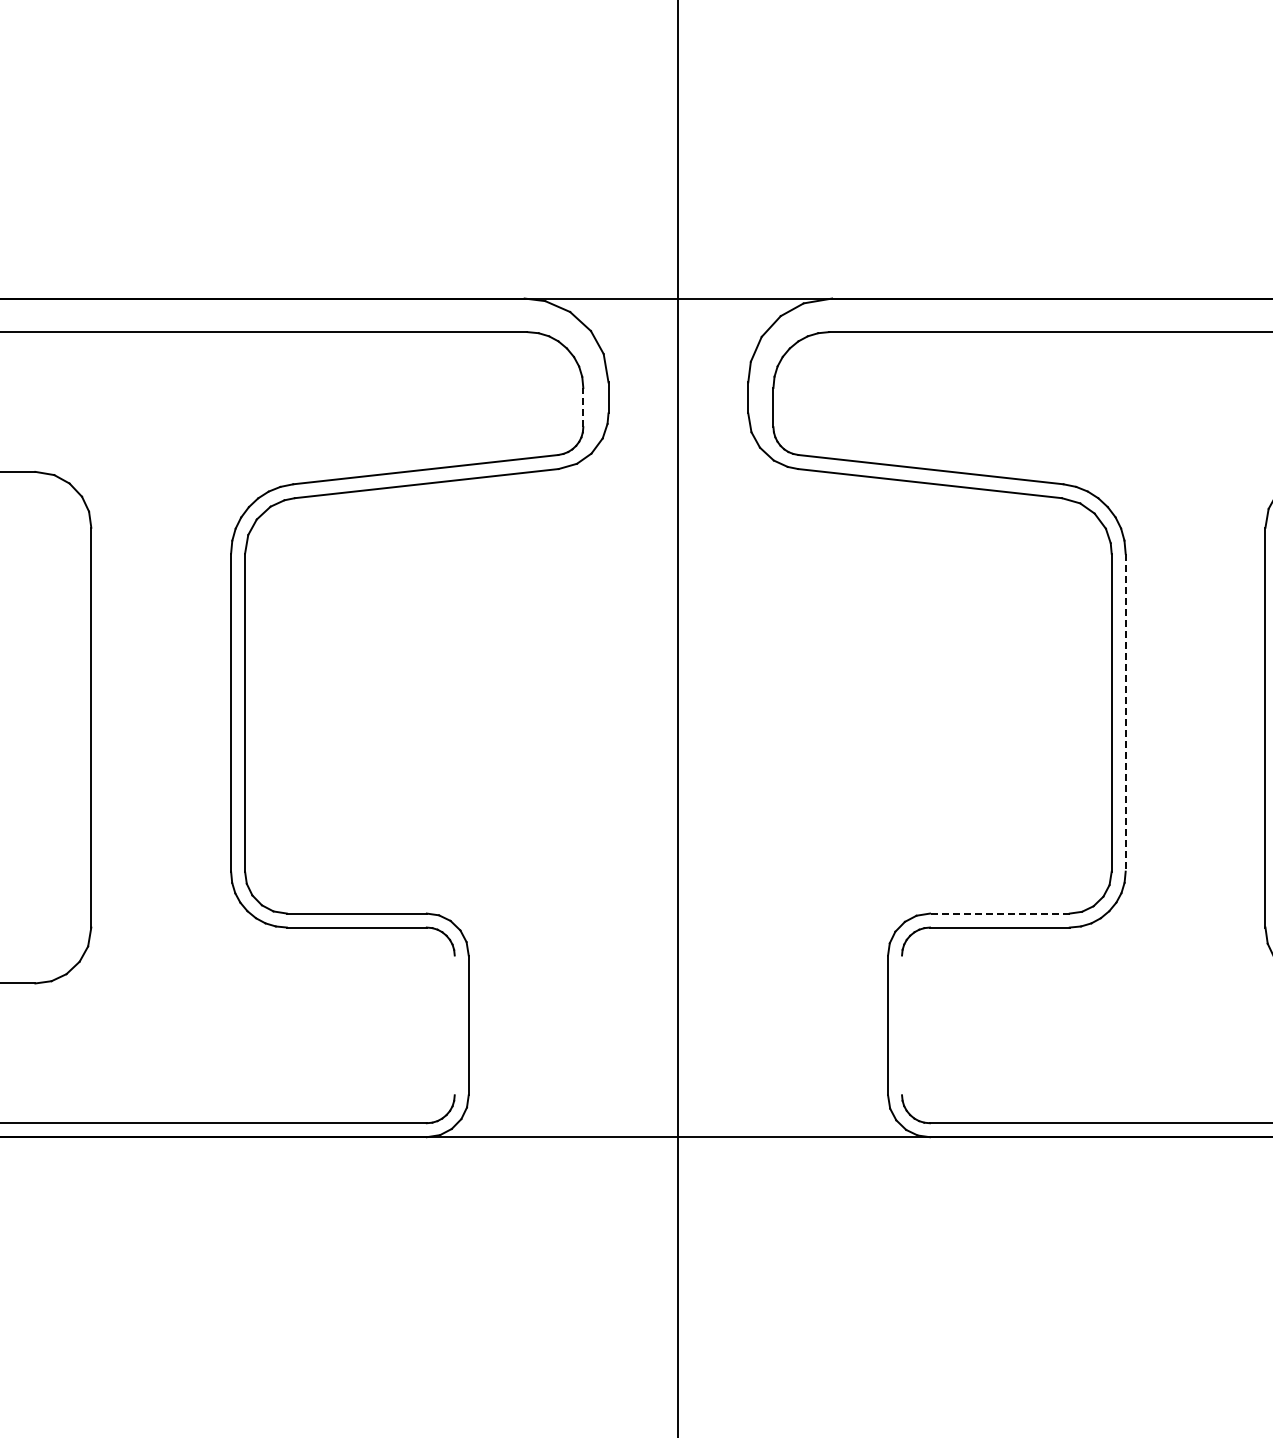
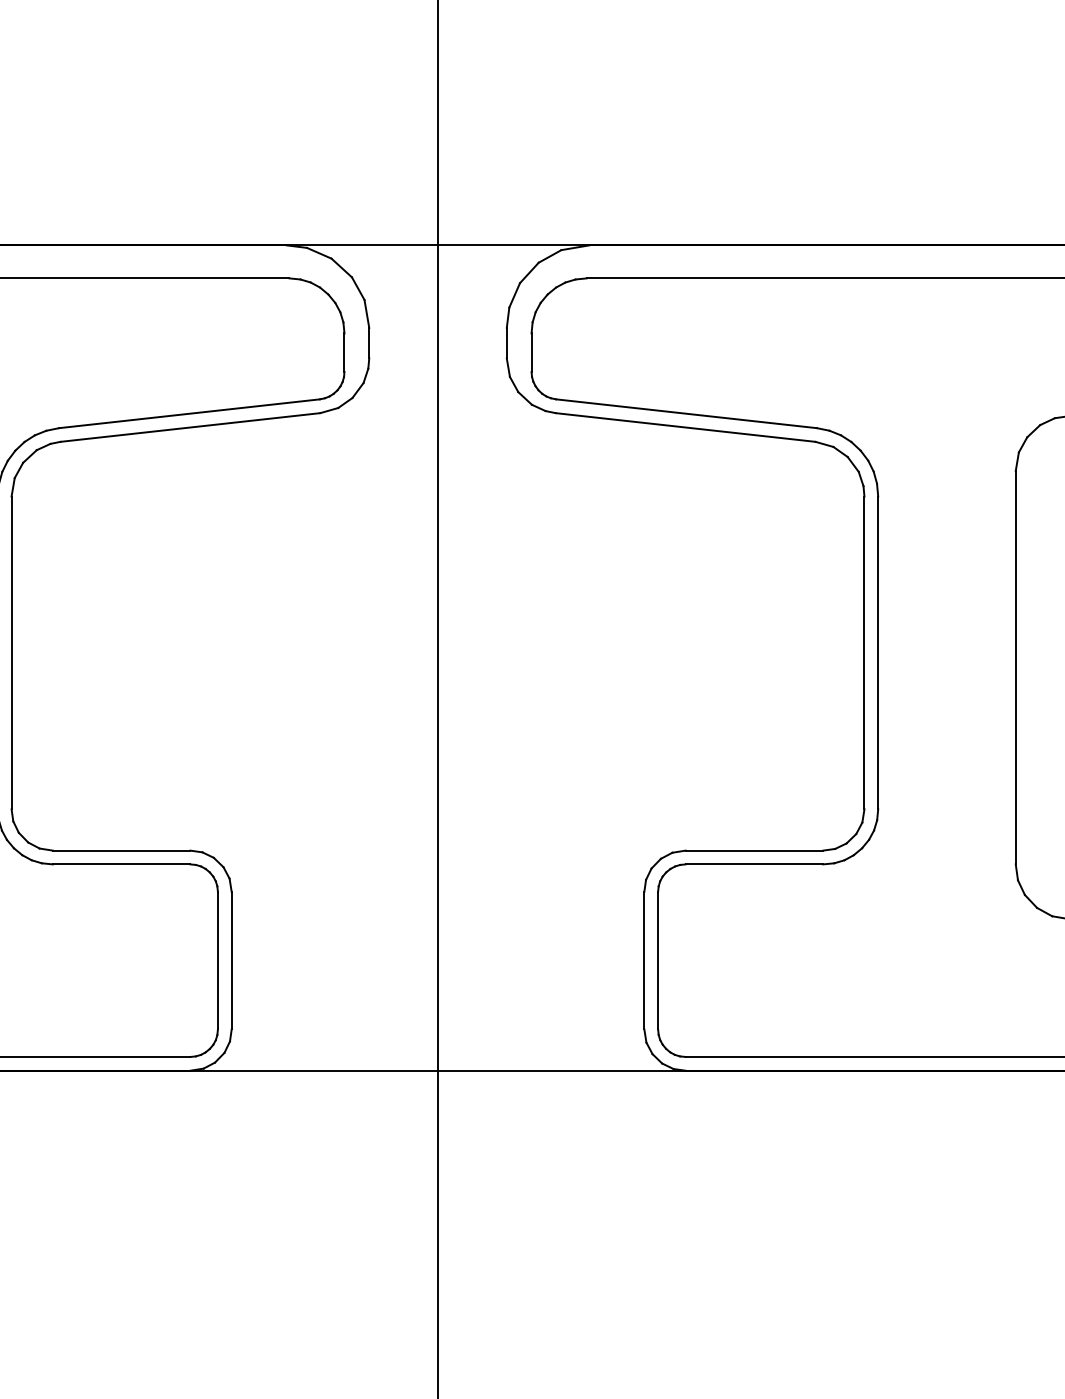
line: (583, 407) -> (344, 352), dashed -> solid
line: (1125, 712) -> (878, 652), dashed -> solid
line: (999, 913) -> (754, 850), dashed -> solid
line: (454, 1025) -> (217, 960), added
line: (902, 1025) -> (658, 960), added

